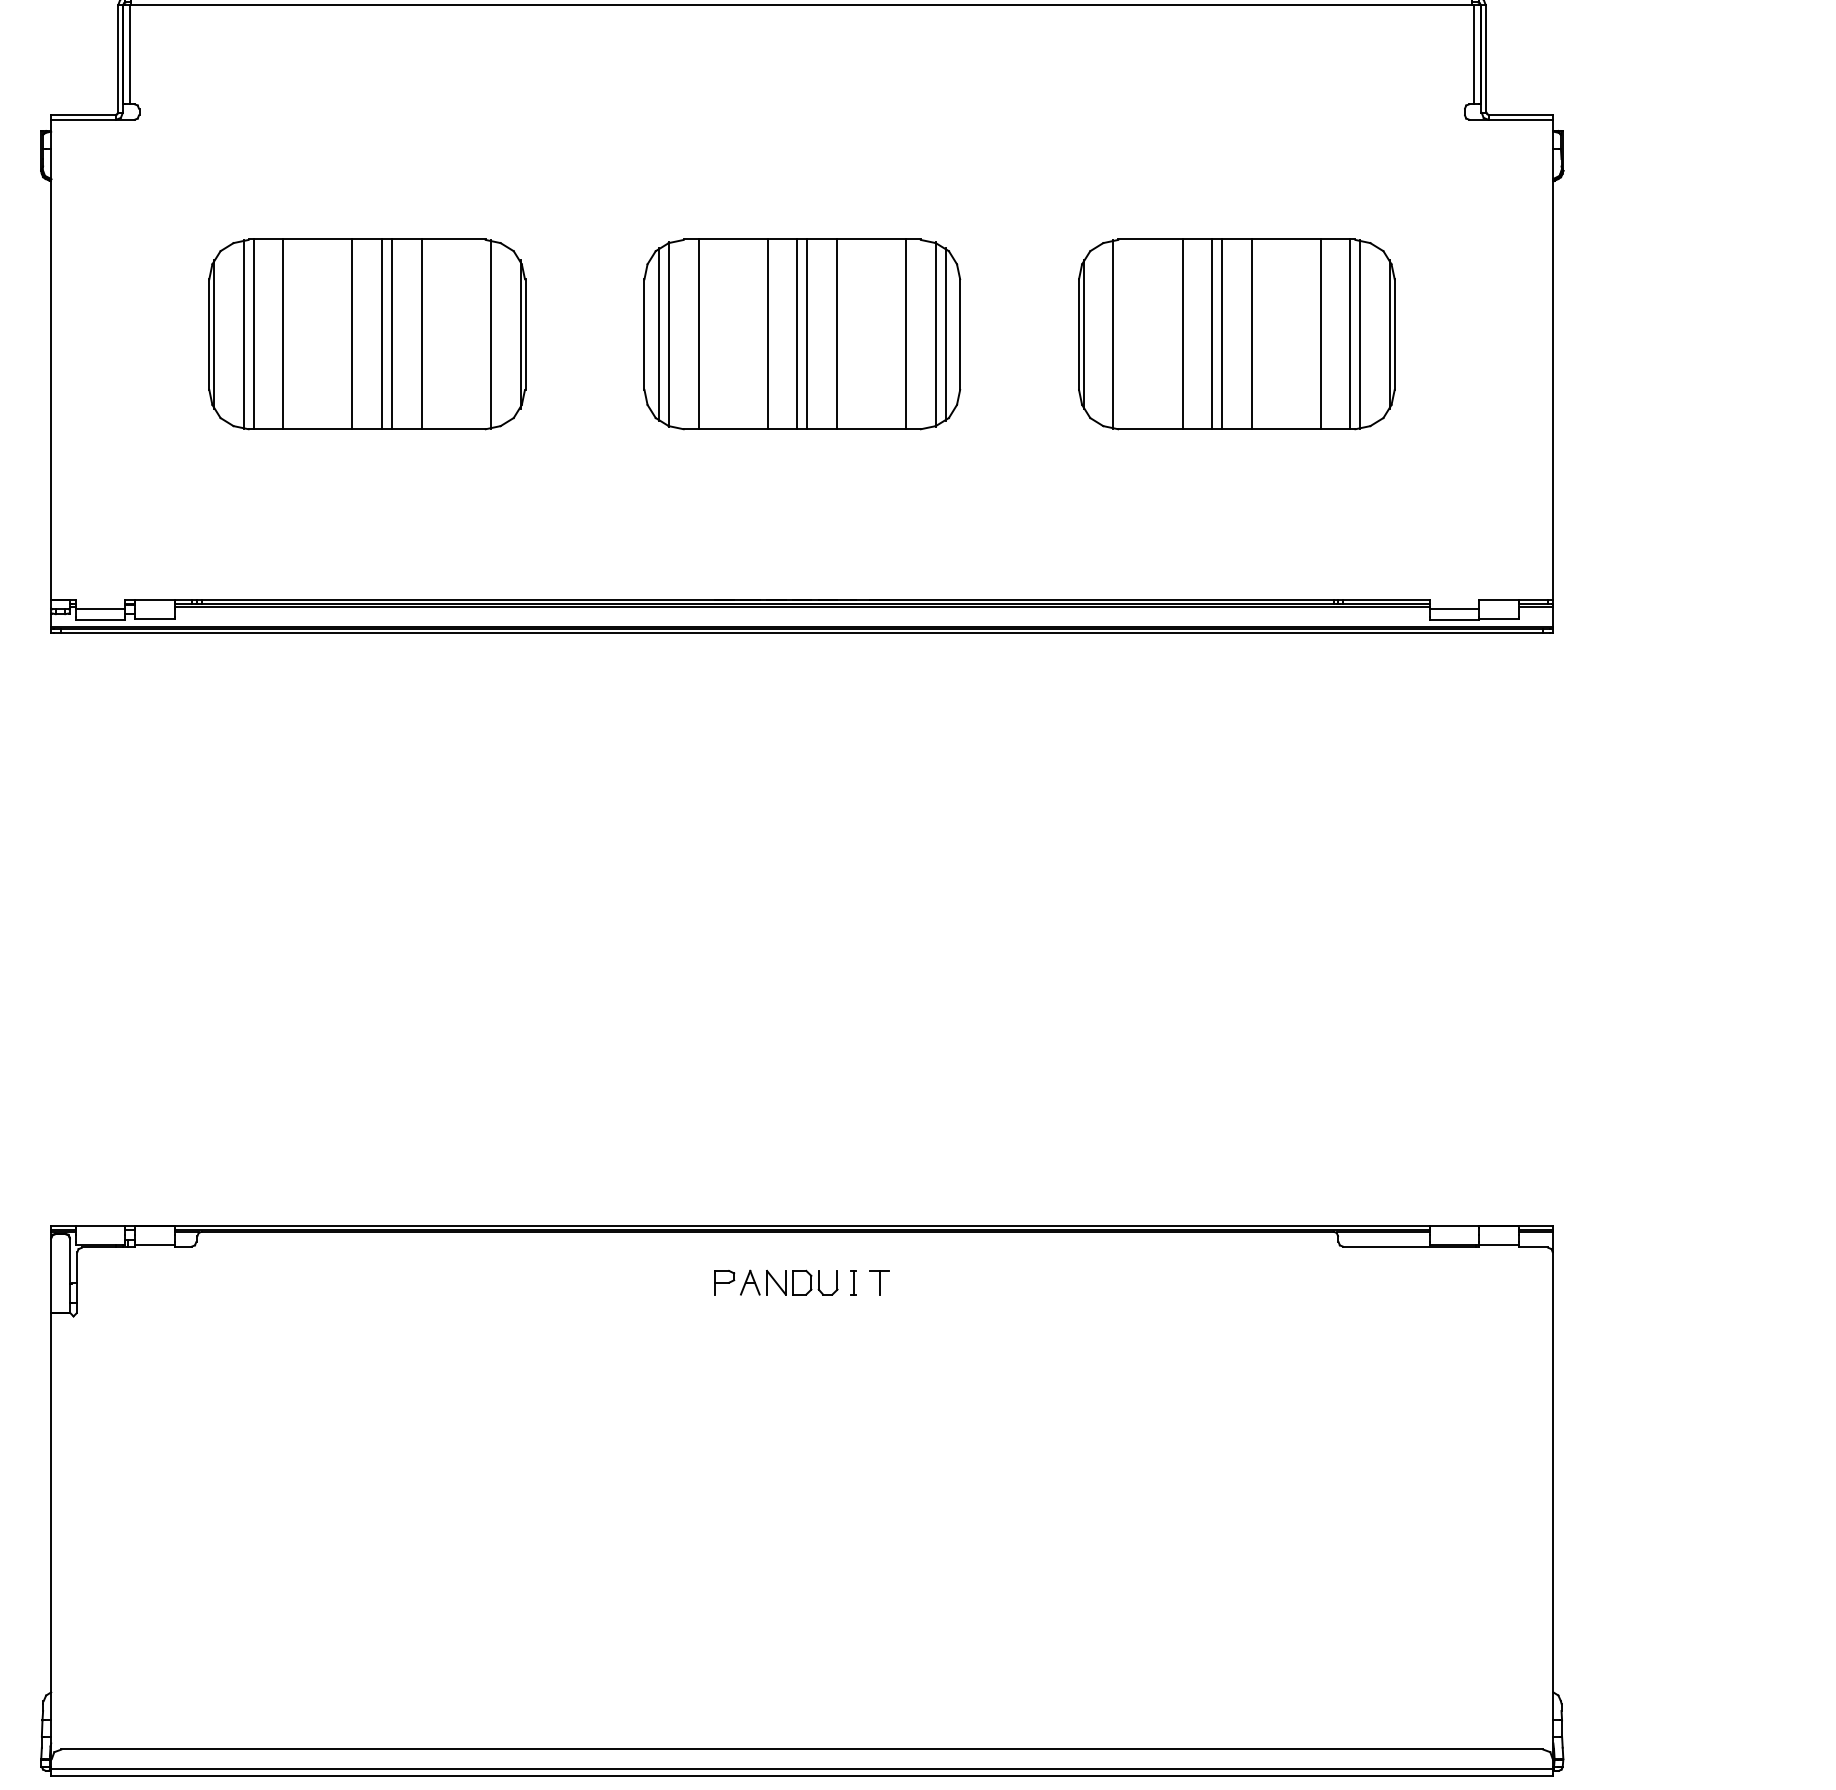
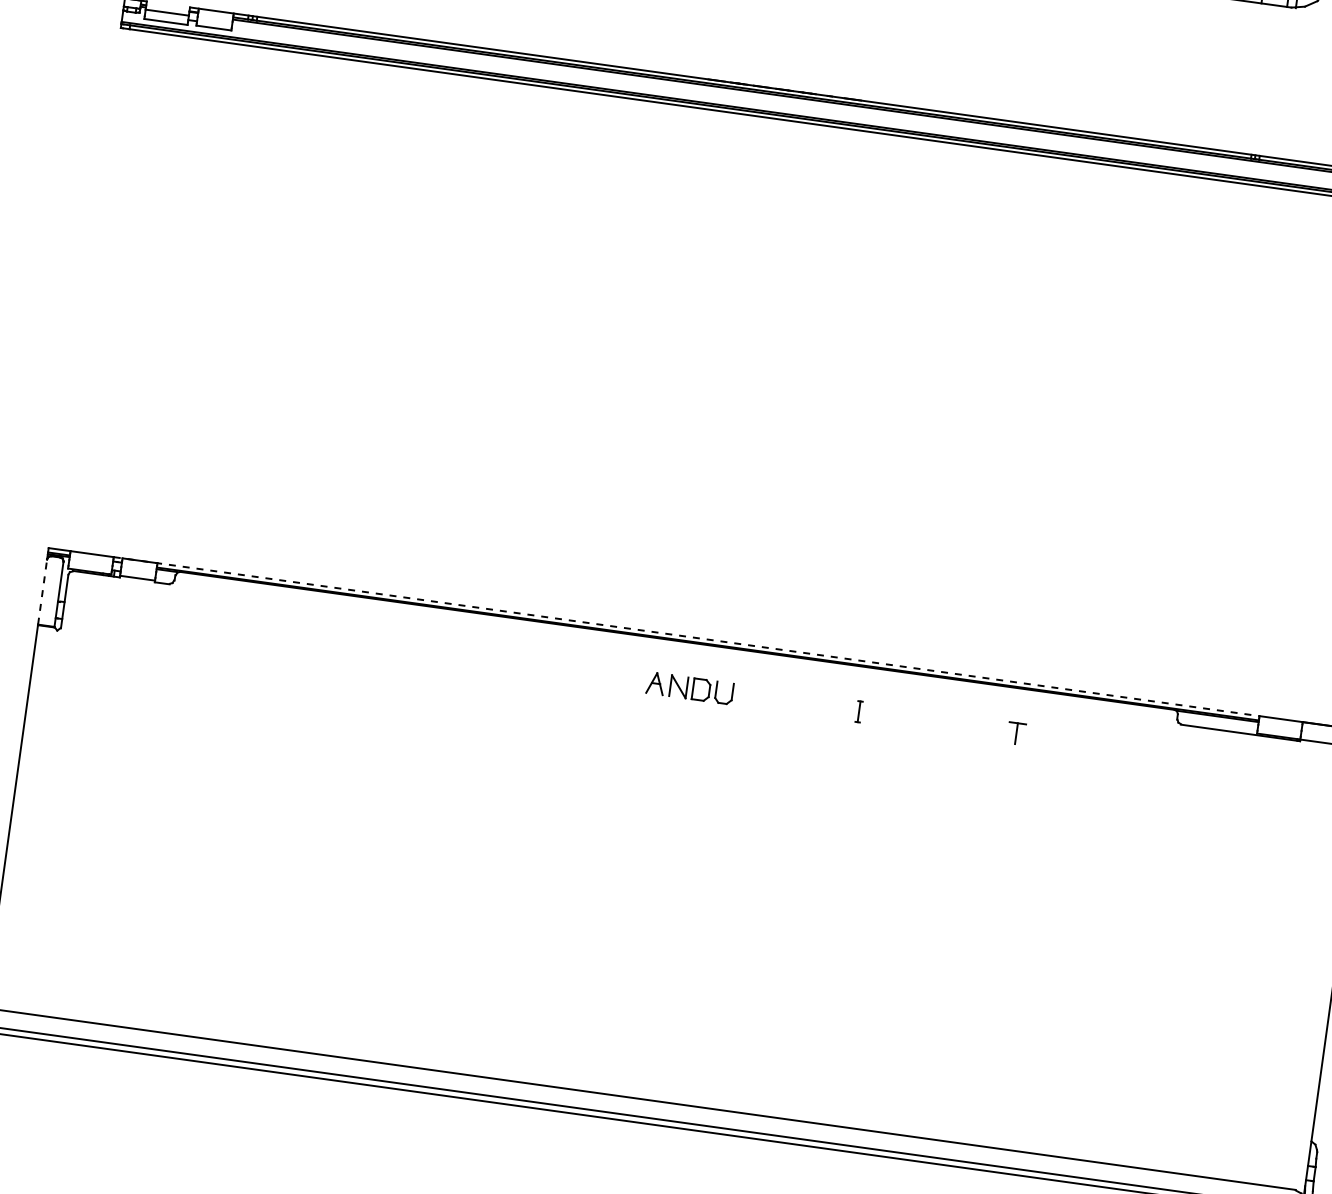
line: (777, 1225) -> (686, 636), solid -> dashed
line: (51, 1275) -> (42, 592), solid -> dashed
part: (724, 1282) -> (633, 680), removed
part: (853, 1282) -> (859, 711), moved
part: (879, 1282) -> (1016, 733), moved

